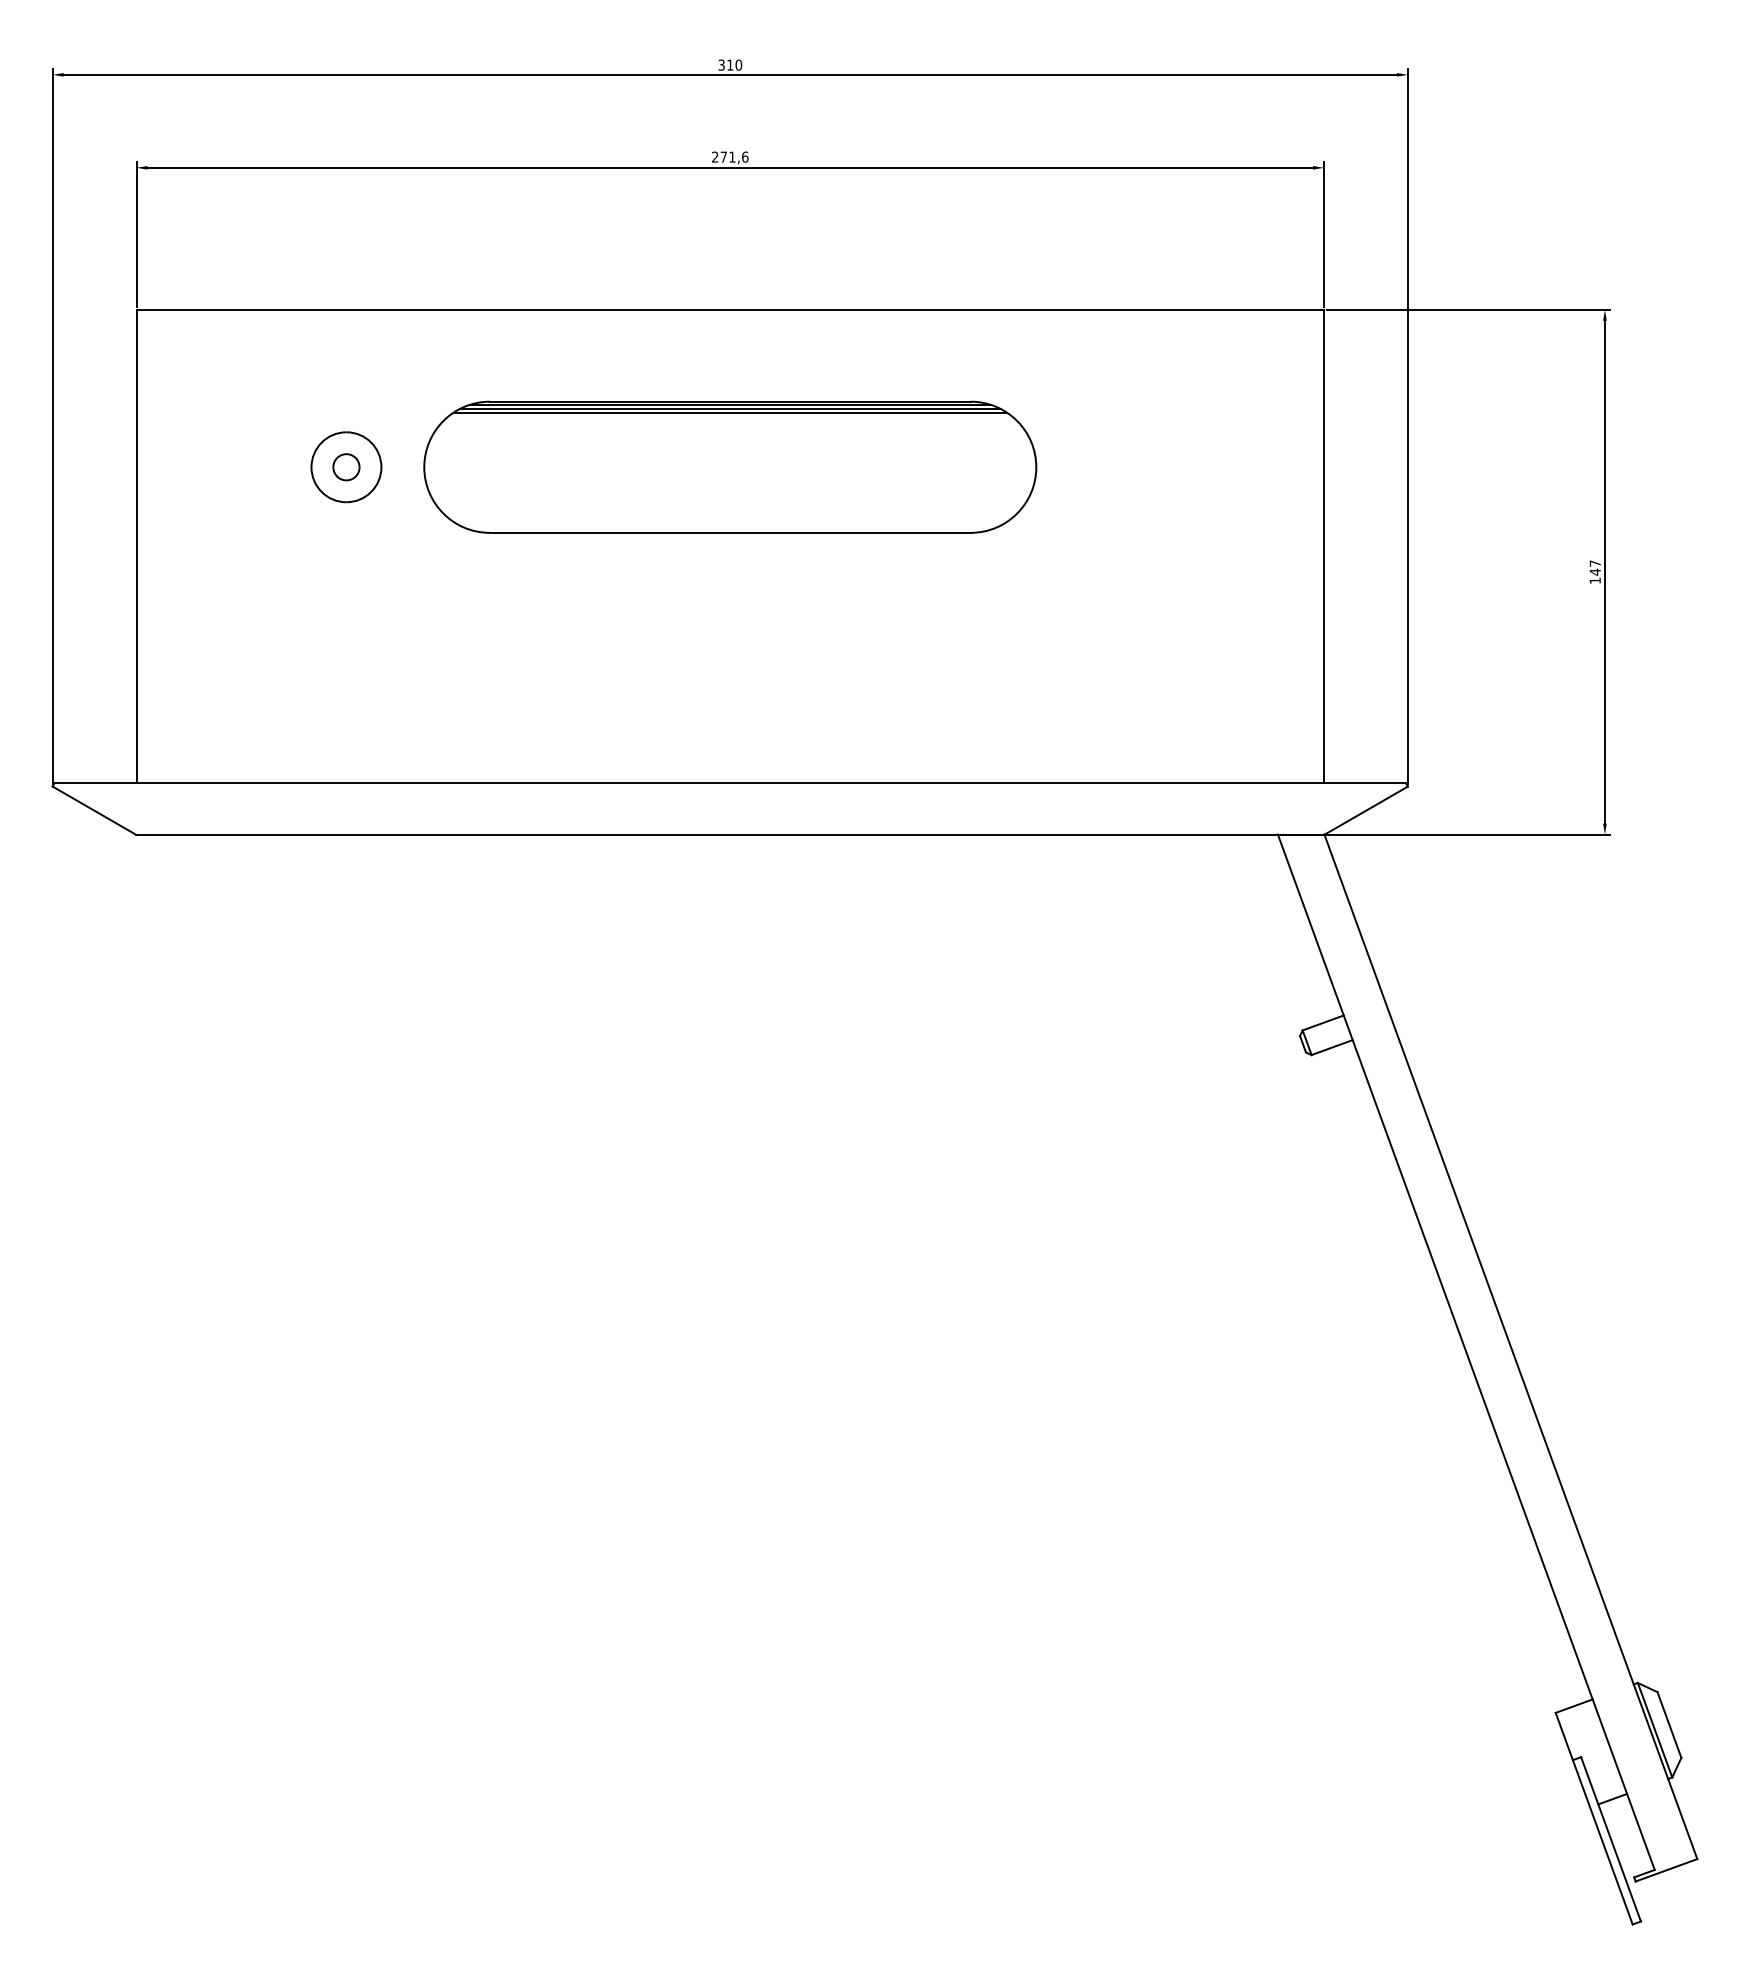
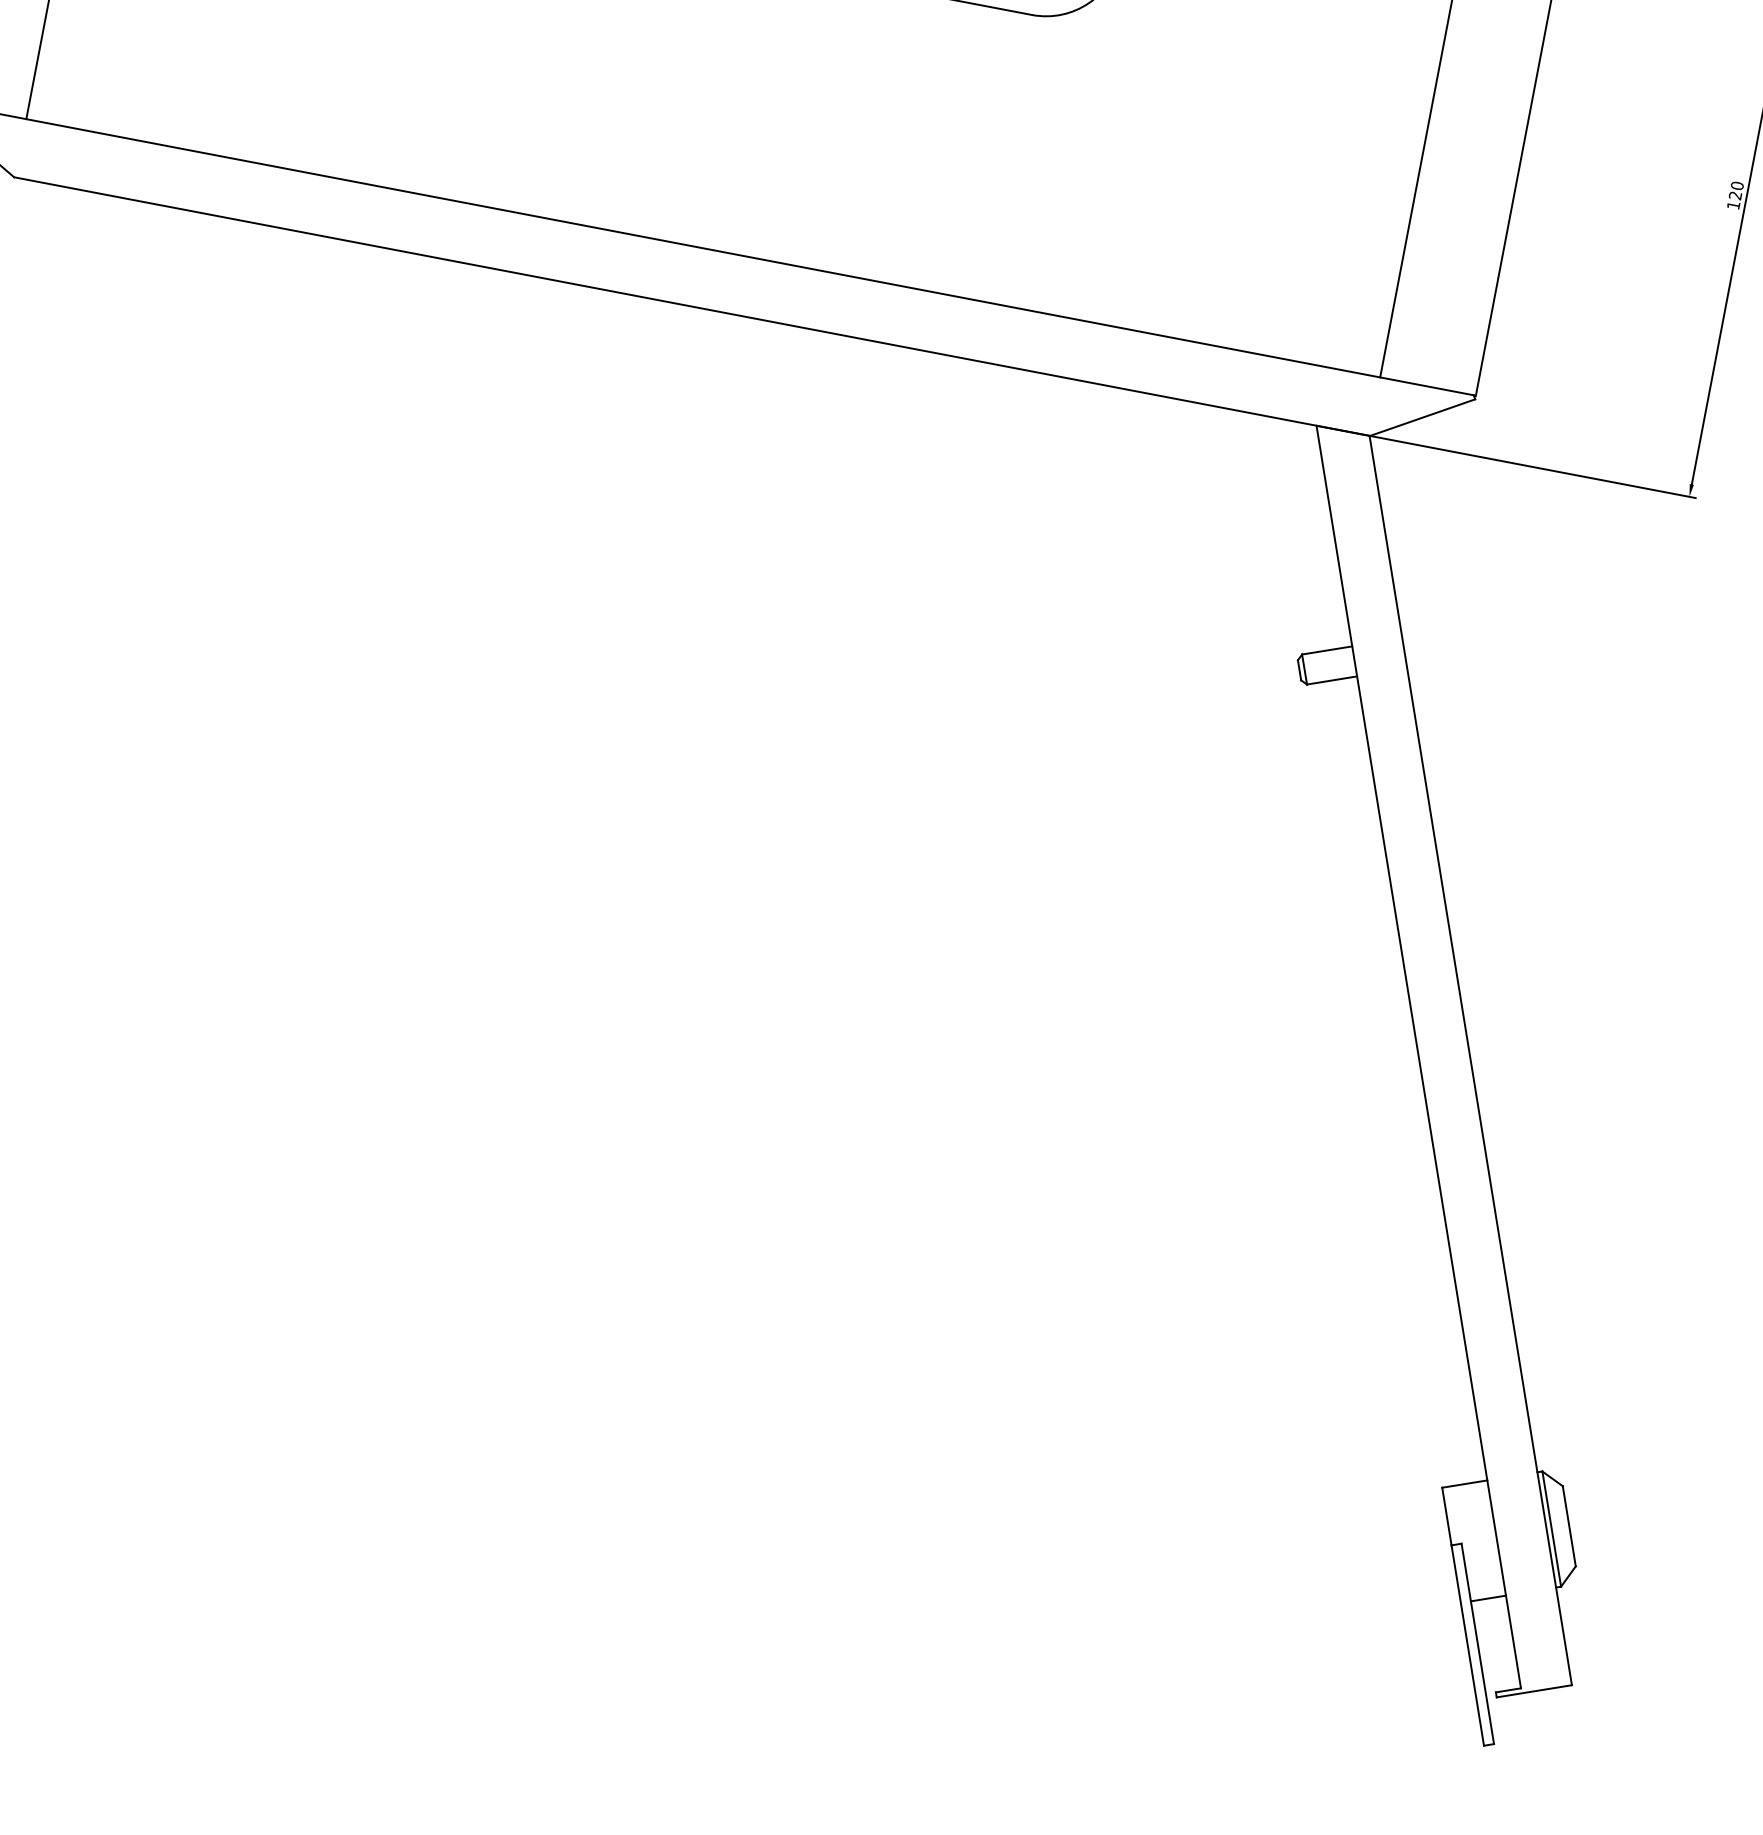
text: (1594, 567) -> (1735, 190), 147 -> 120

